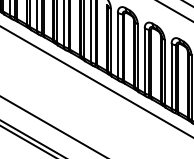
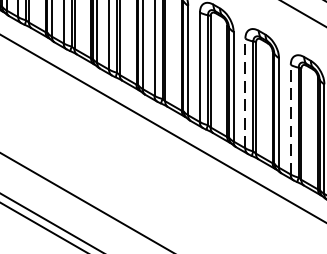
line: (144, 60) -> (244, 93), solid -> dashed
line: (171, 75) -> (290, 118), solid -> dashed

